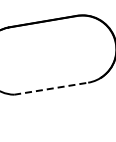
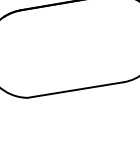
line: (51, 88) -> (75, 89), dashed -> solid

